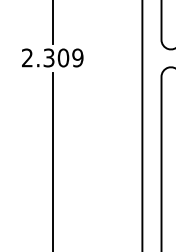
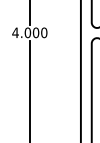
text: (51, 57) -> (29, 32), 2.309 -> 4.000

